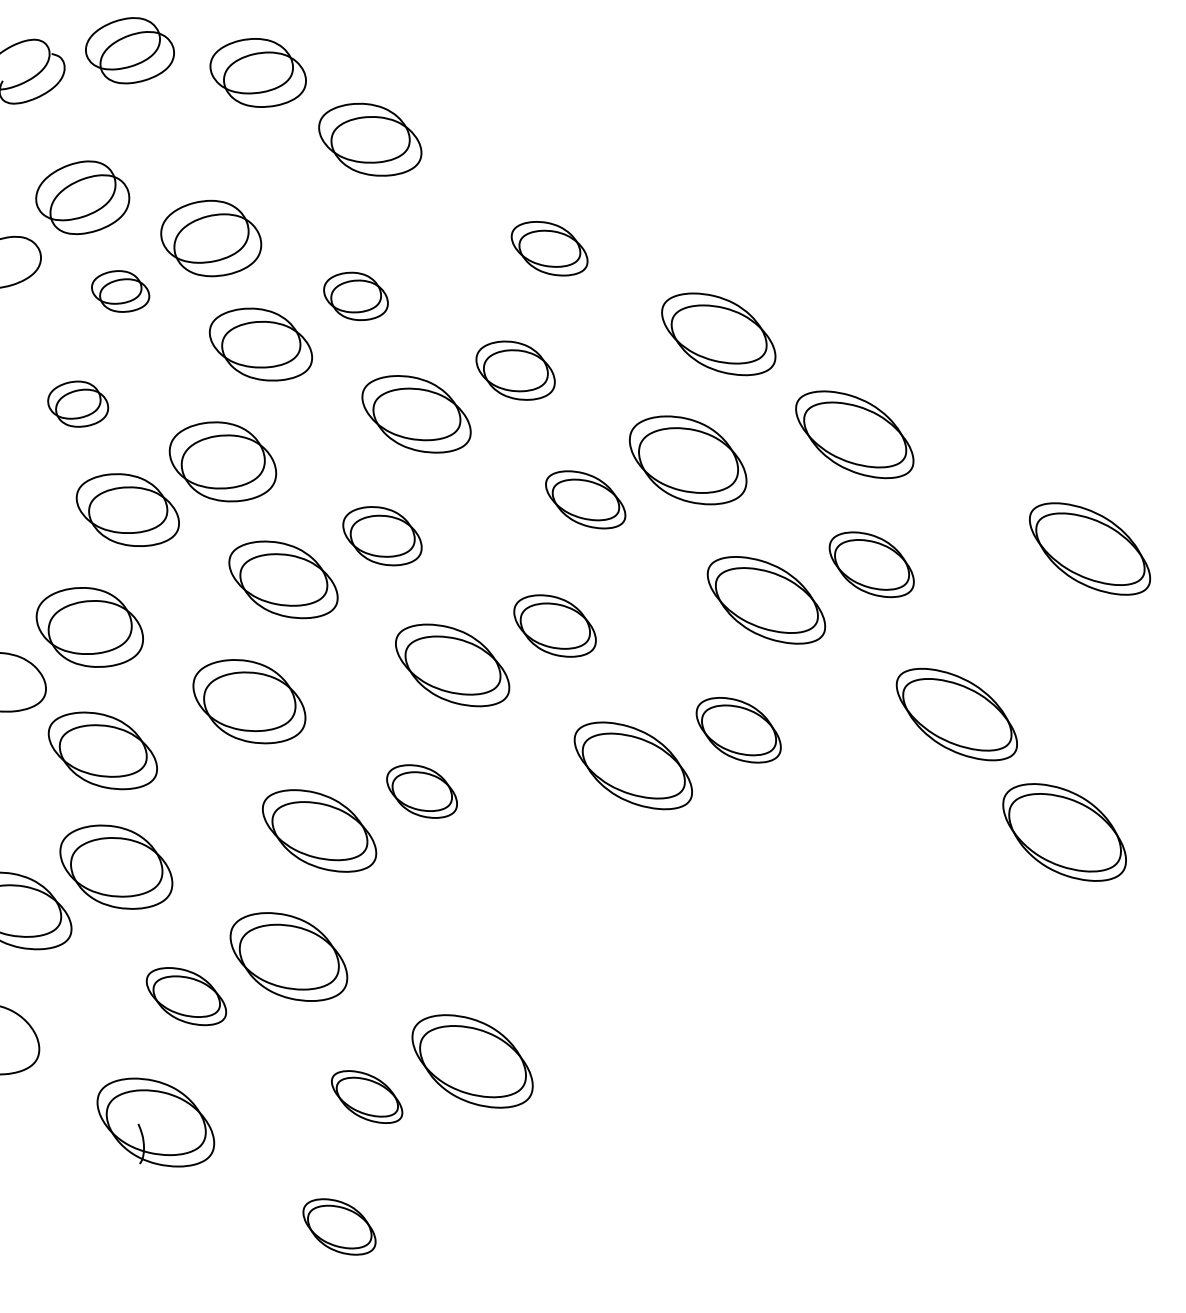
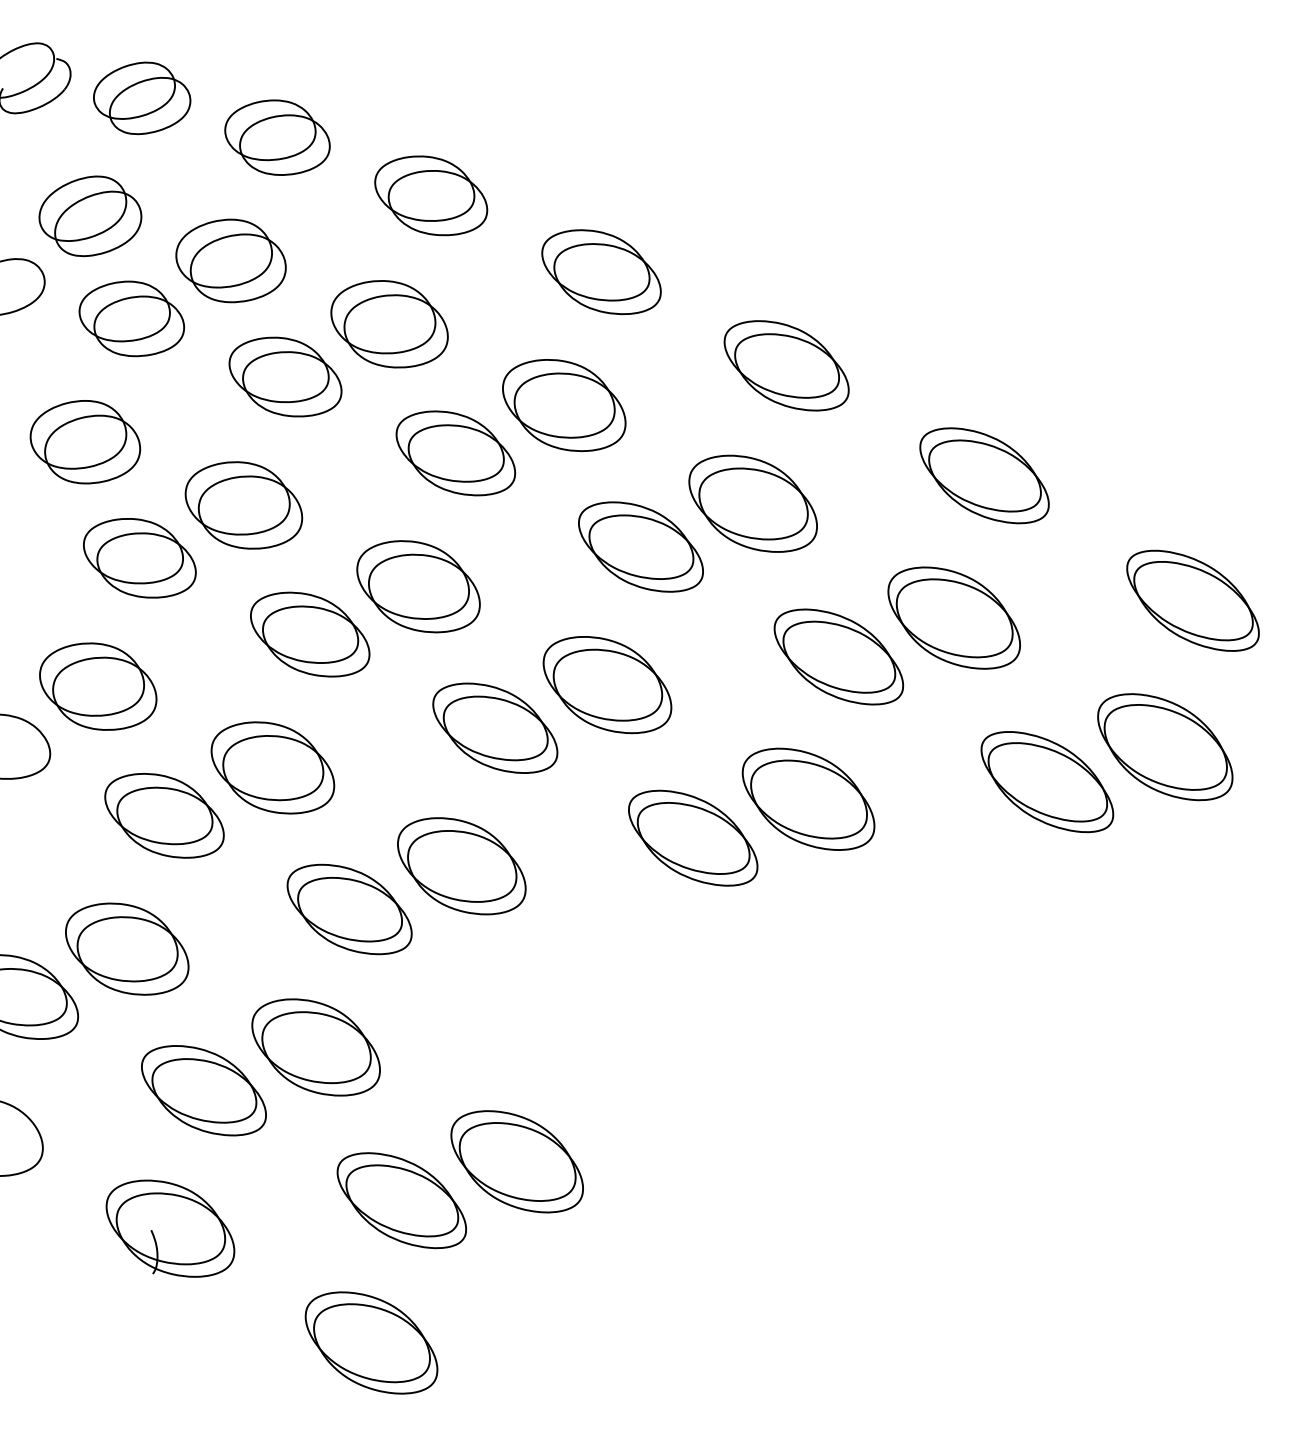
part: (130, 50) -> (142, 98), moved
part: (258, 72) -> (277, 137), moved
part: (370, 139) -> (431, 195), moved
part: (549, 248) -> (601, 271), size x1.43
part: (120, 291) -> (131, 318), size x1.67
part: (355, 296) -> (389, 324), size x1.67
part: (515, 370) -> (564, 405), size x1.43
part: (78, 404) -> (85, 442), size x1.67
part: (854, 434) -> (984, 475), moved
part: (585, 499) -> (640, 546), size x1.43
part: (382, 535) -> (418, 586), size x1.43
part: (871, 564) -> (953, 617), size x1.43
part: (555, 626) -> (607, 685), size x1.43
part: (738, 729) -> (808, 798), size x1.43
part: (102, 750) -> (164, 815), moved
part: (421, 791) -> (461, 866), size x1.67
part: (1064, 832) -> (1165, 747), moved
part: (186, 996) -> (203, 1090), size x1.43
part: (366, 1096) -> (401, 1200), size x1.67
part: (339, 1226) -> (371, 1342), size x1.67

